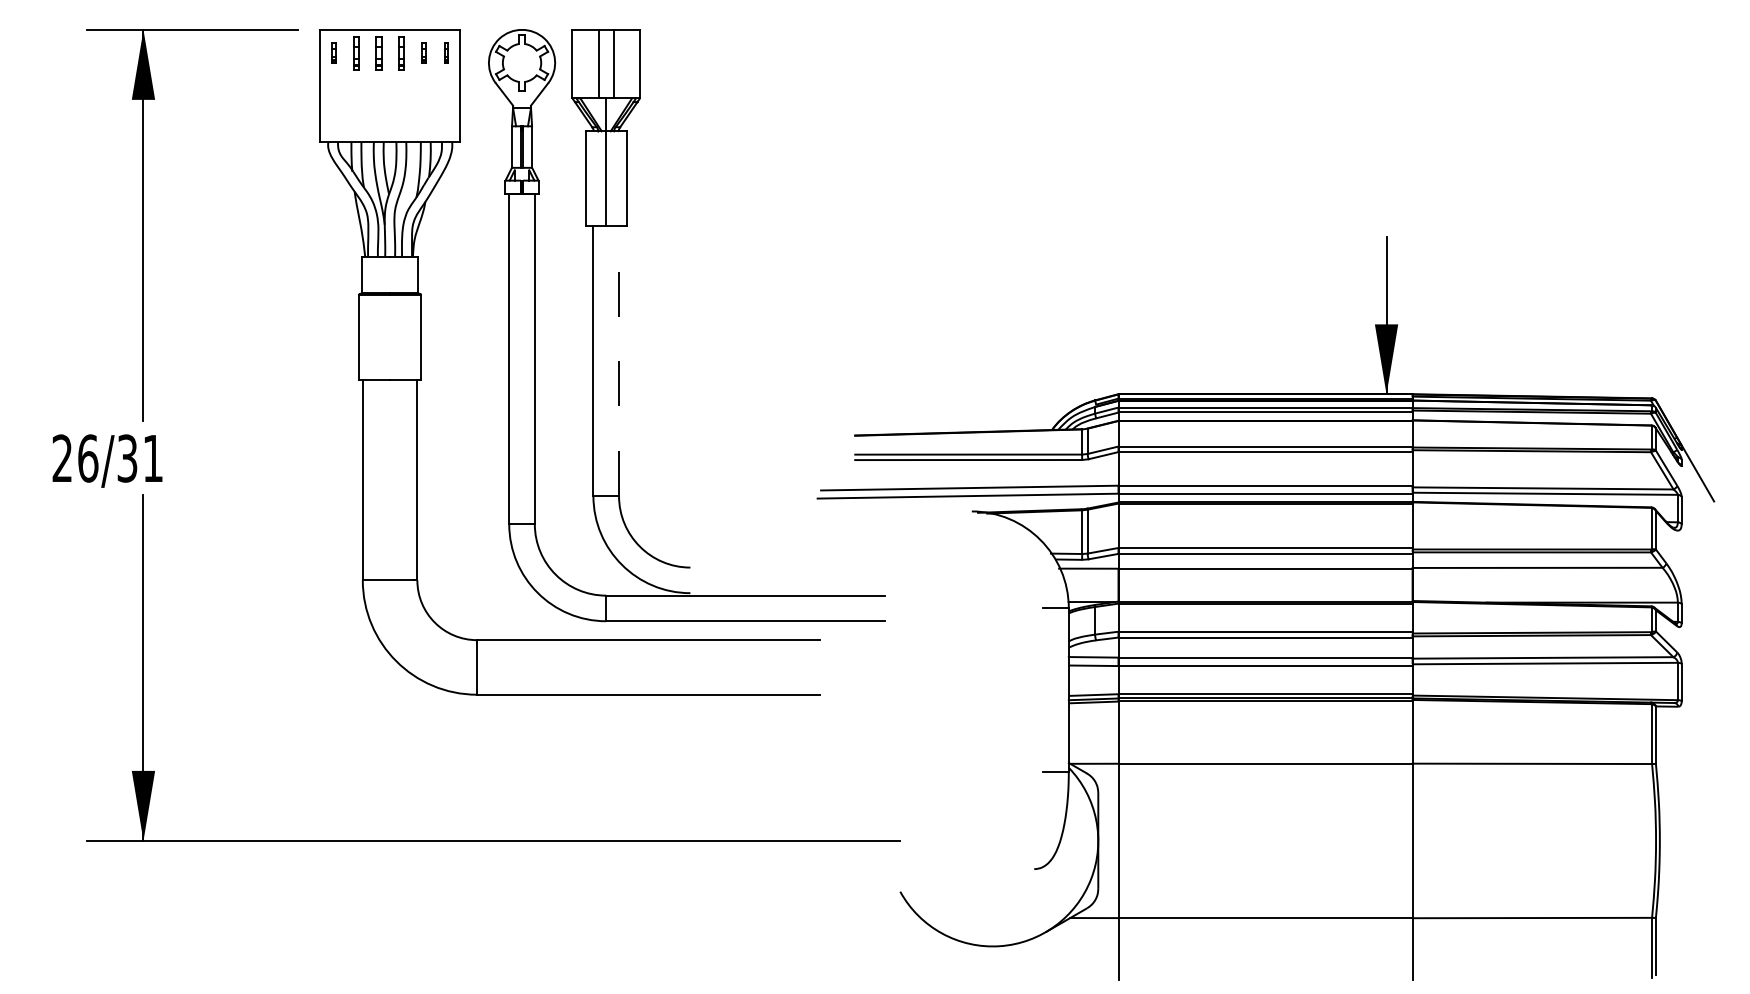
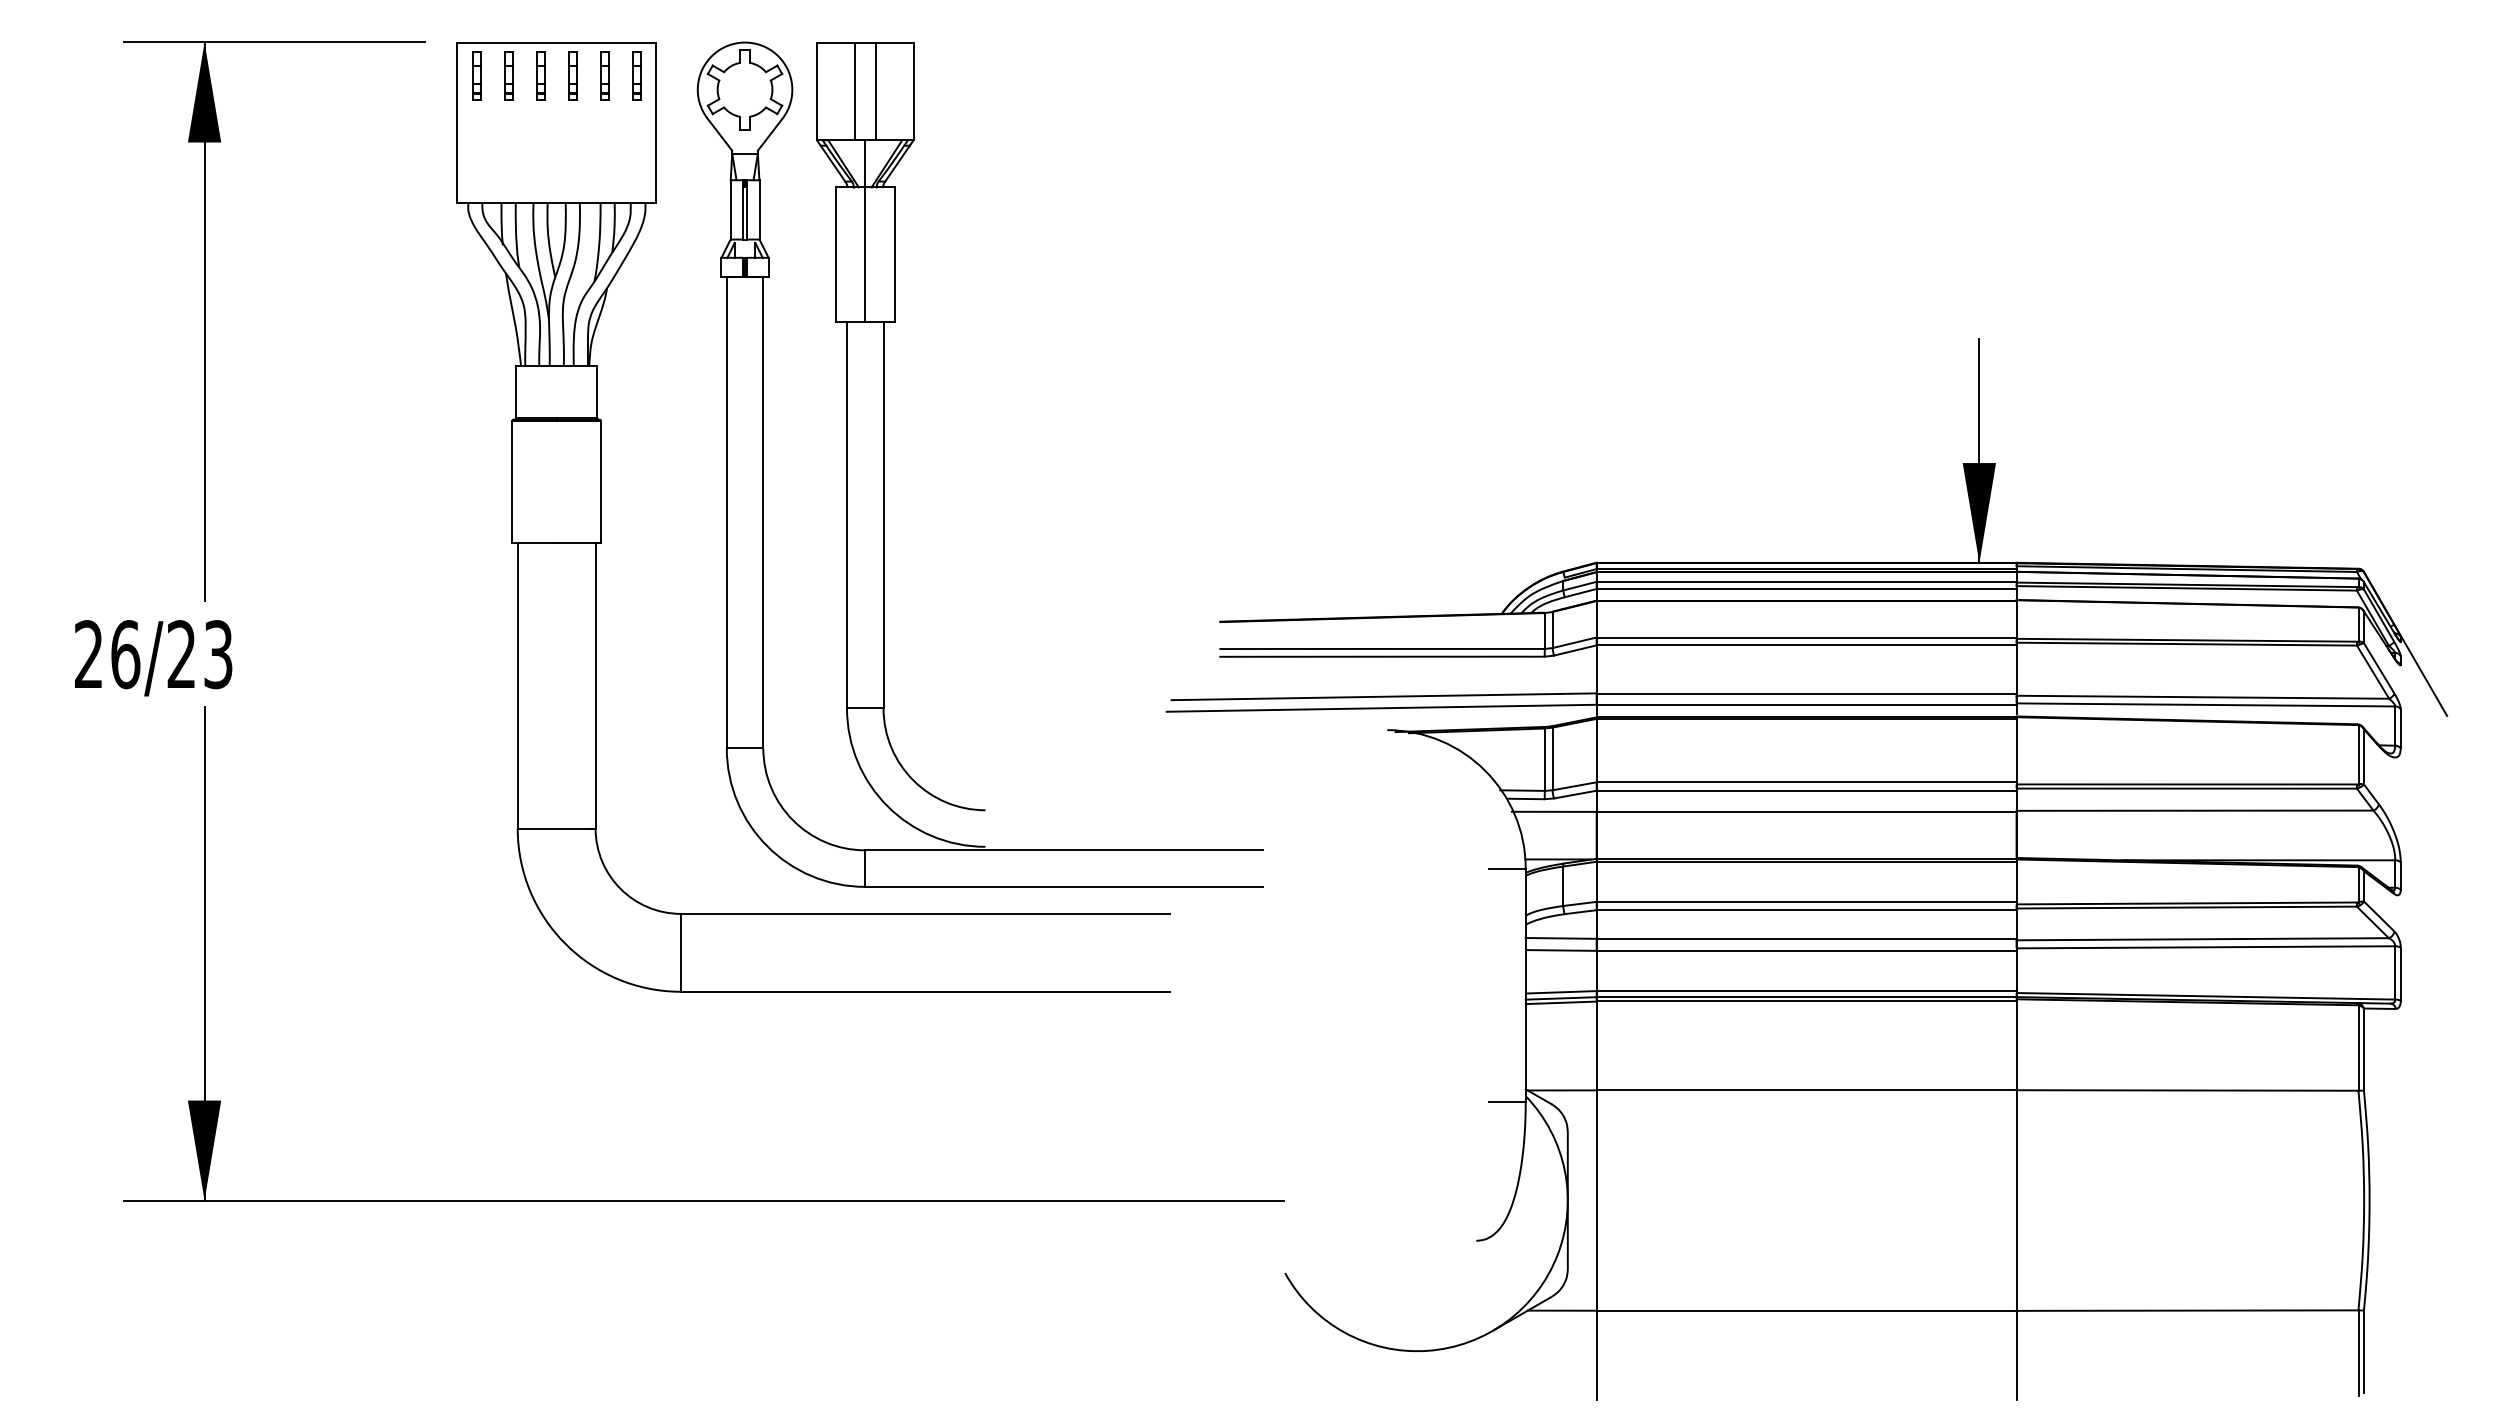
part: (333, 52) -> (476, 75), size x1.67
part: (423, 52) -> (604, 75), size x1.67
part: (446, 52) -> (636, 75), size x1.67
line: (619, 360) -> (883, 514), dashed -> solid
text: (139, 458) -> (199, 654), 26/31 -> 26/23

